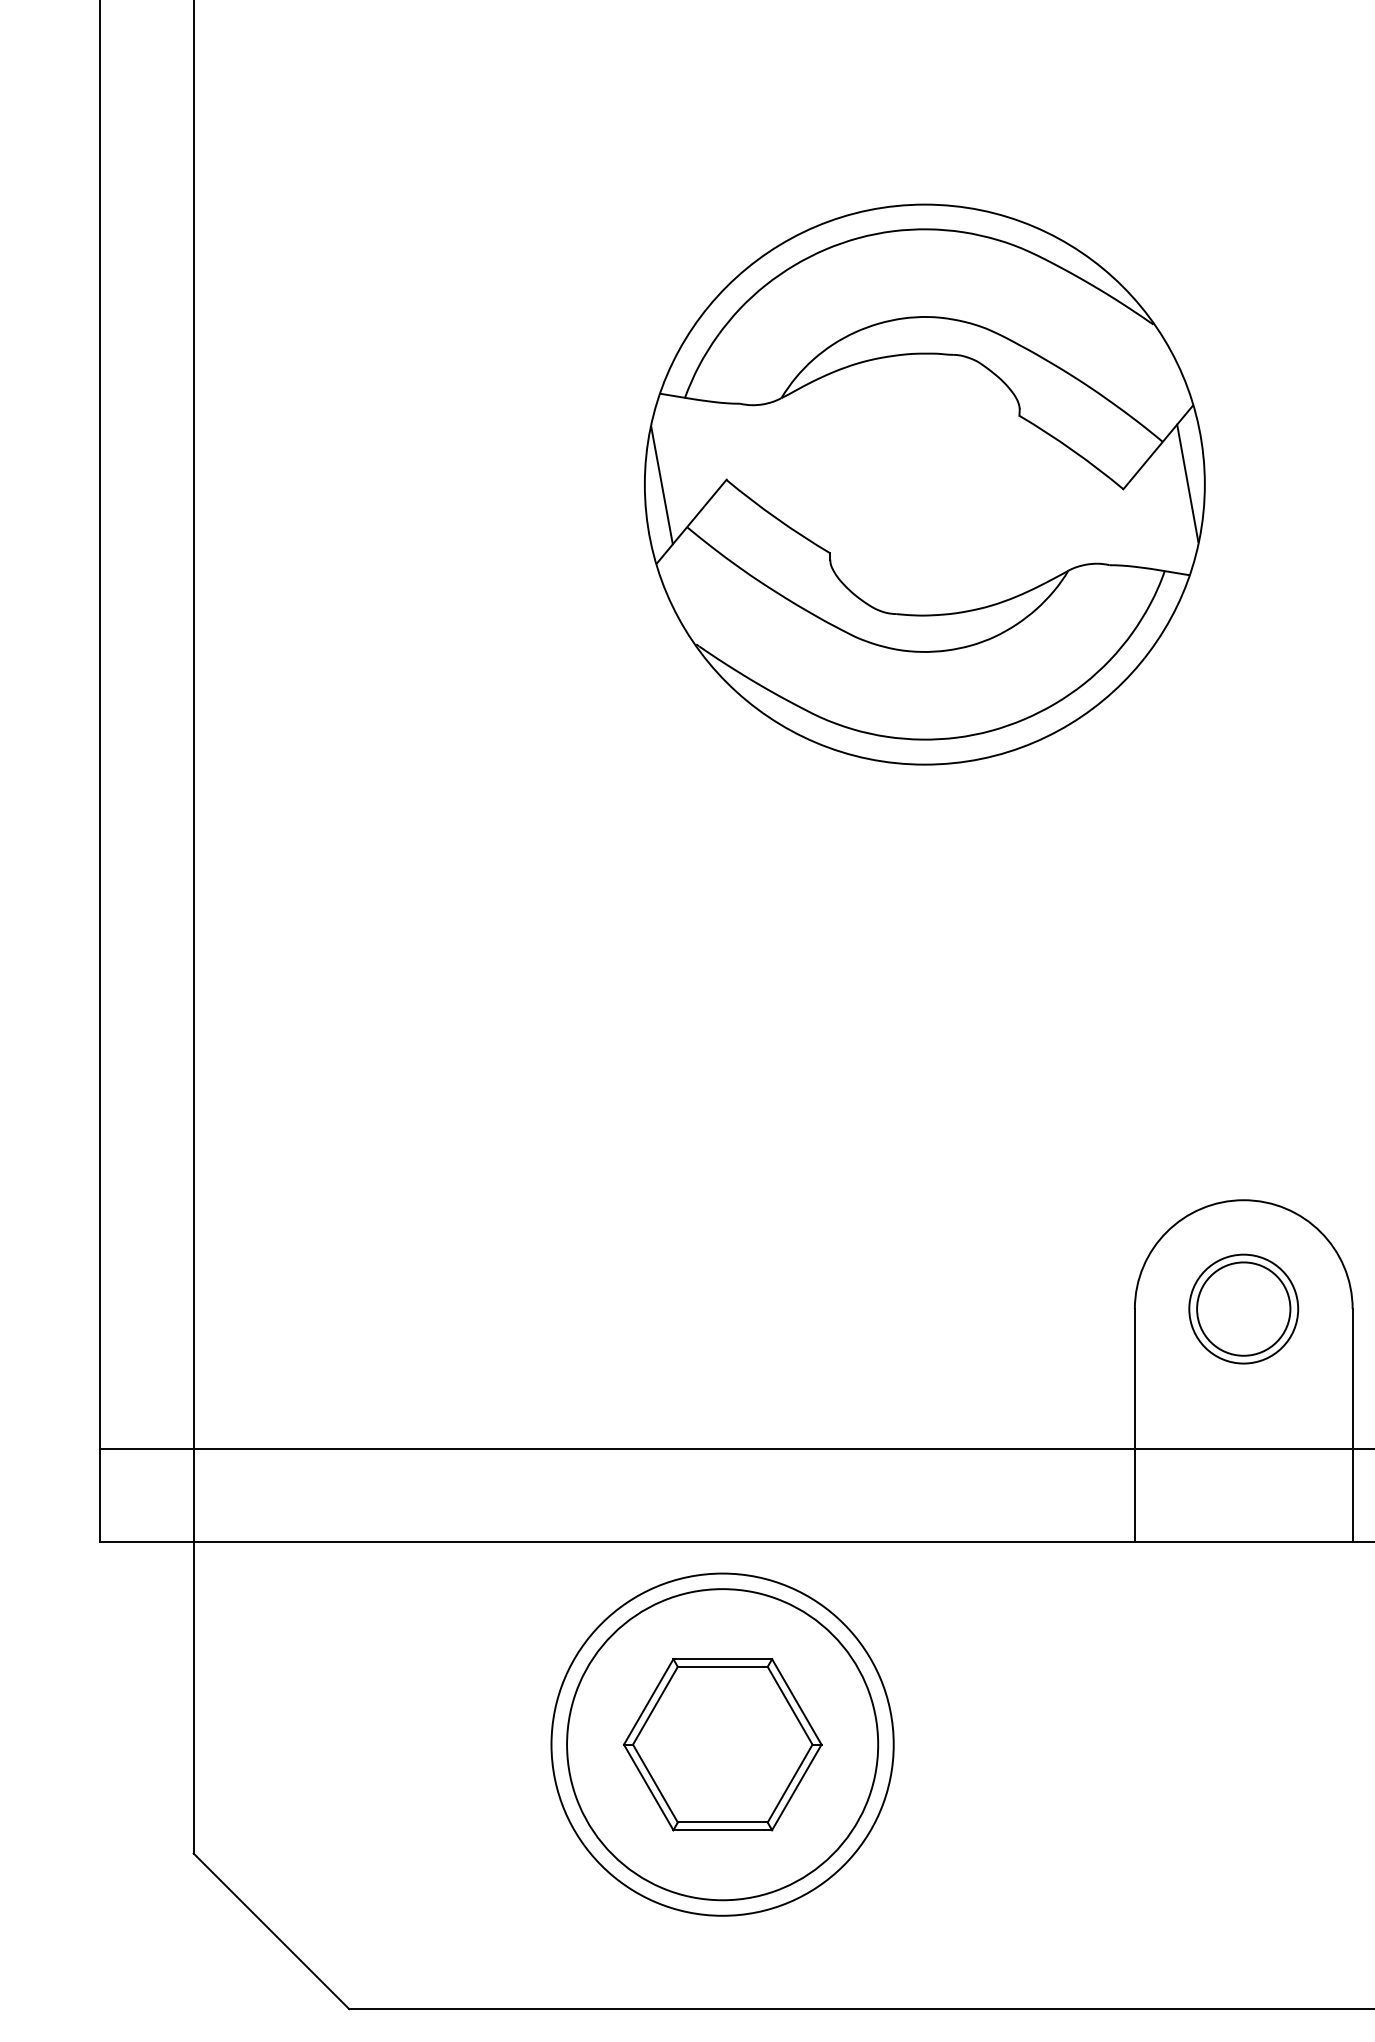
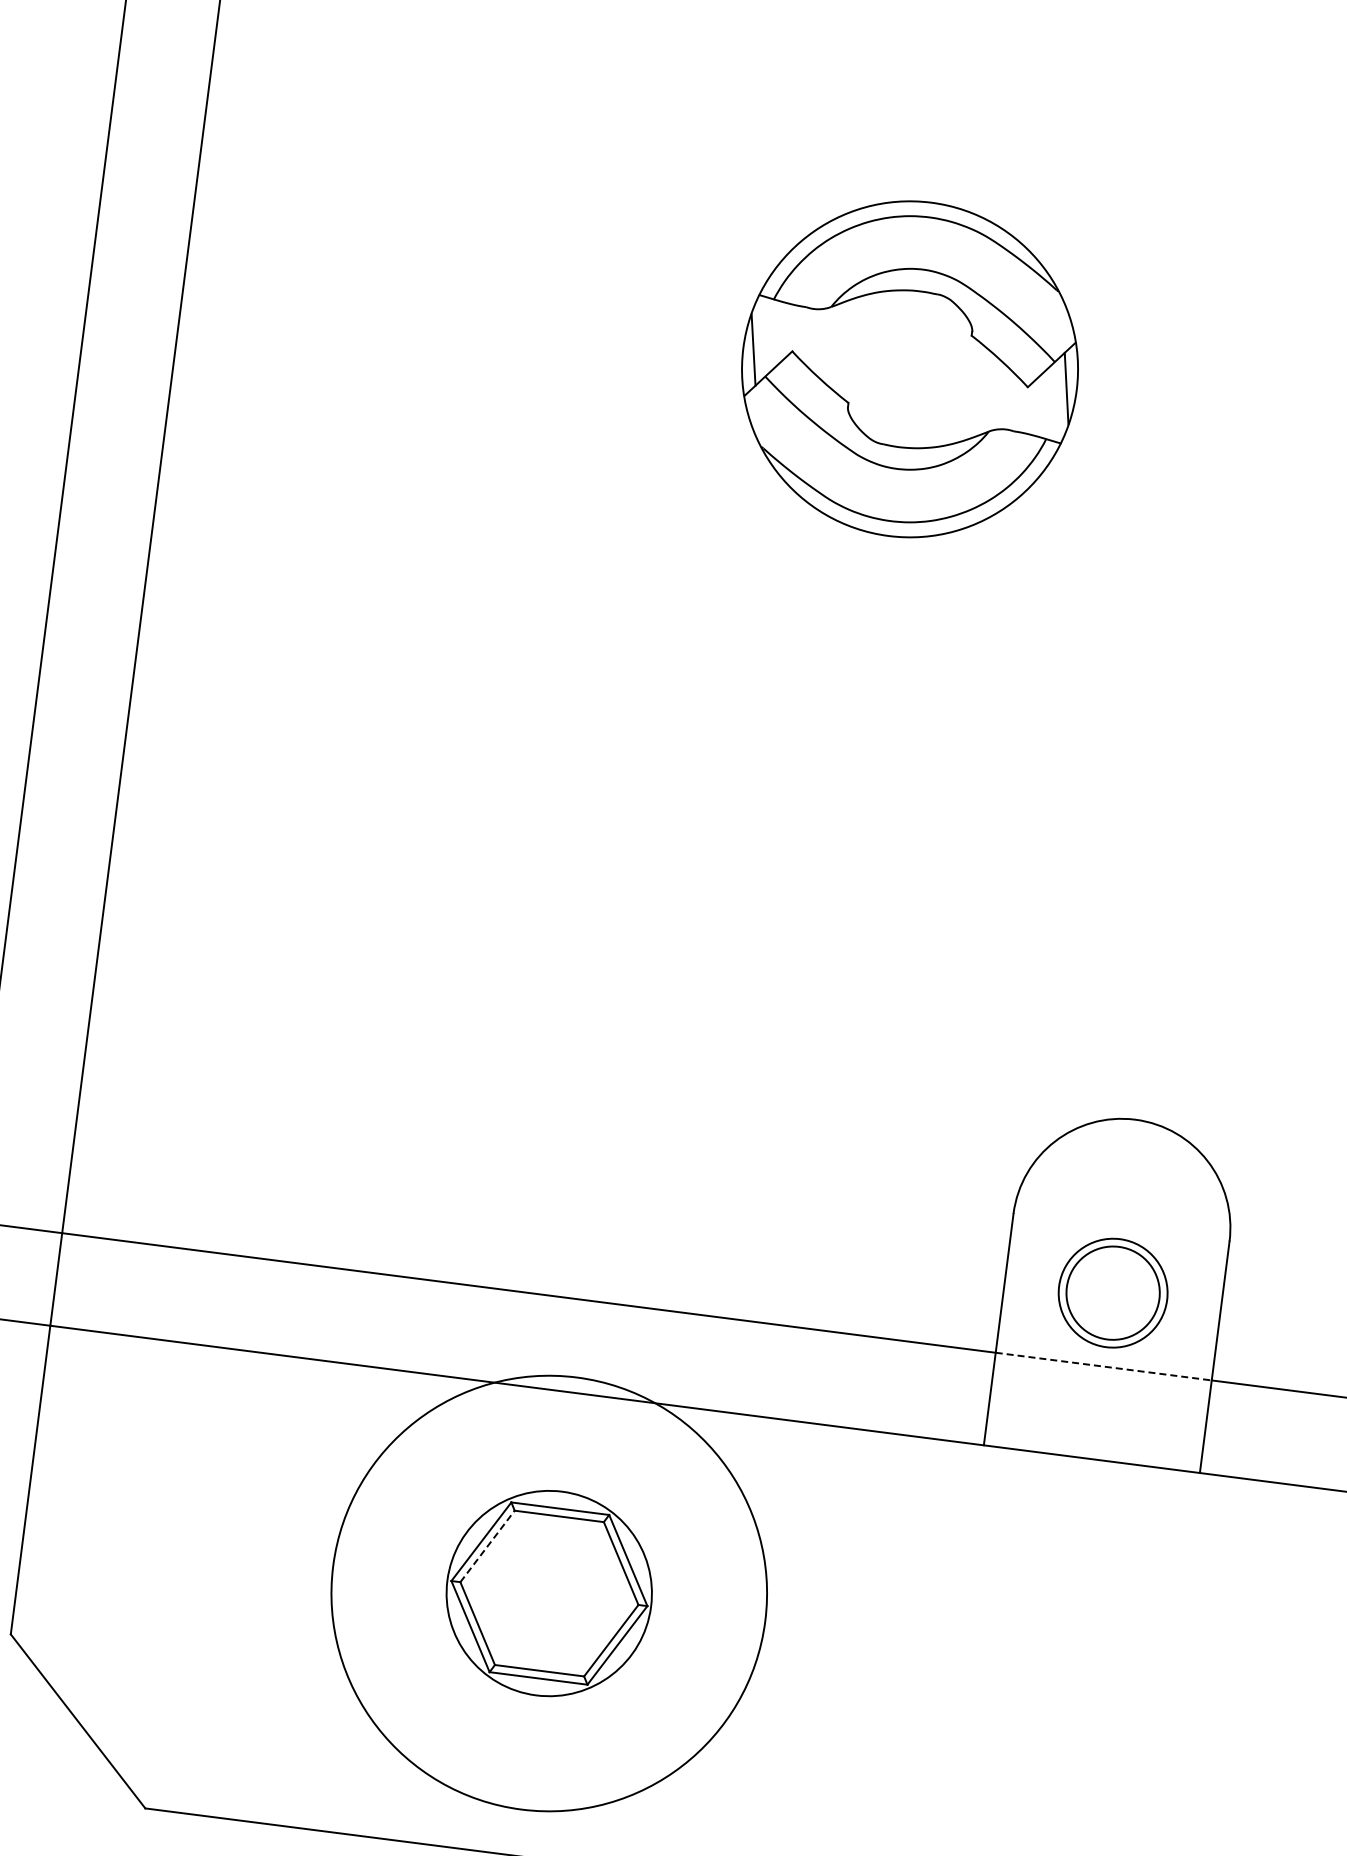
part: (924, 484) -> (909, 369), size x0.6
part: (1243, 1308) -> (1112, 1292), moved
line: (1243, 1449) -> (1103, 1366), solid -> dashed
line: (655, 1705) -> (487, 1546), solid -> dashed
circle: (722, 1744) -> (549, 1593), size x0.6
circle: (722, 1744) -> (549, 1593), size x1.4

